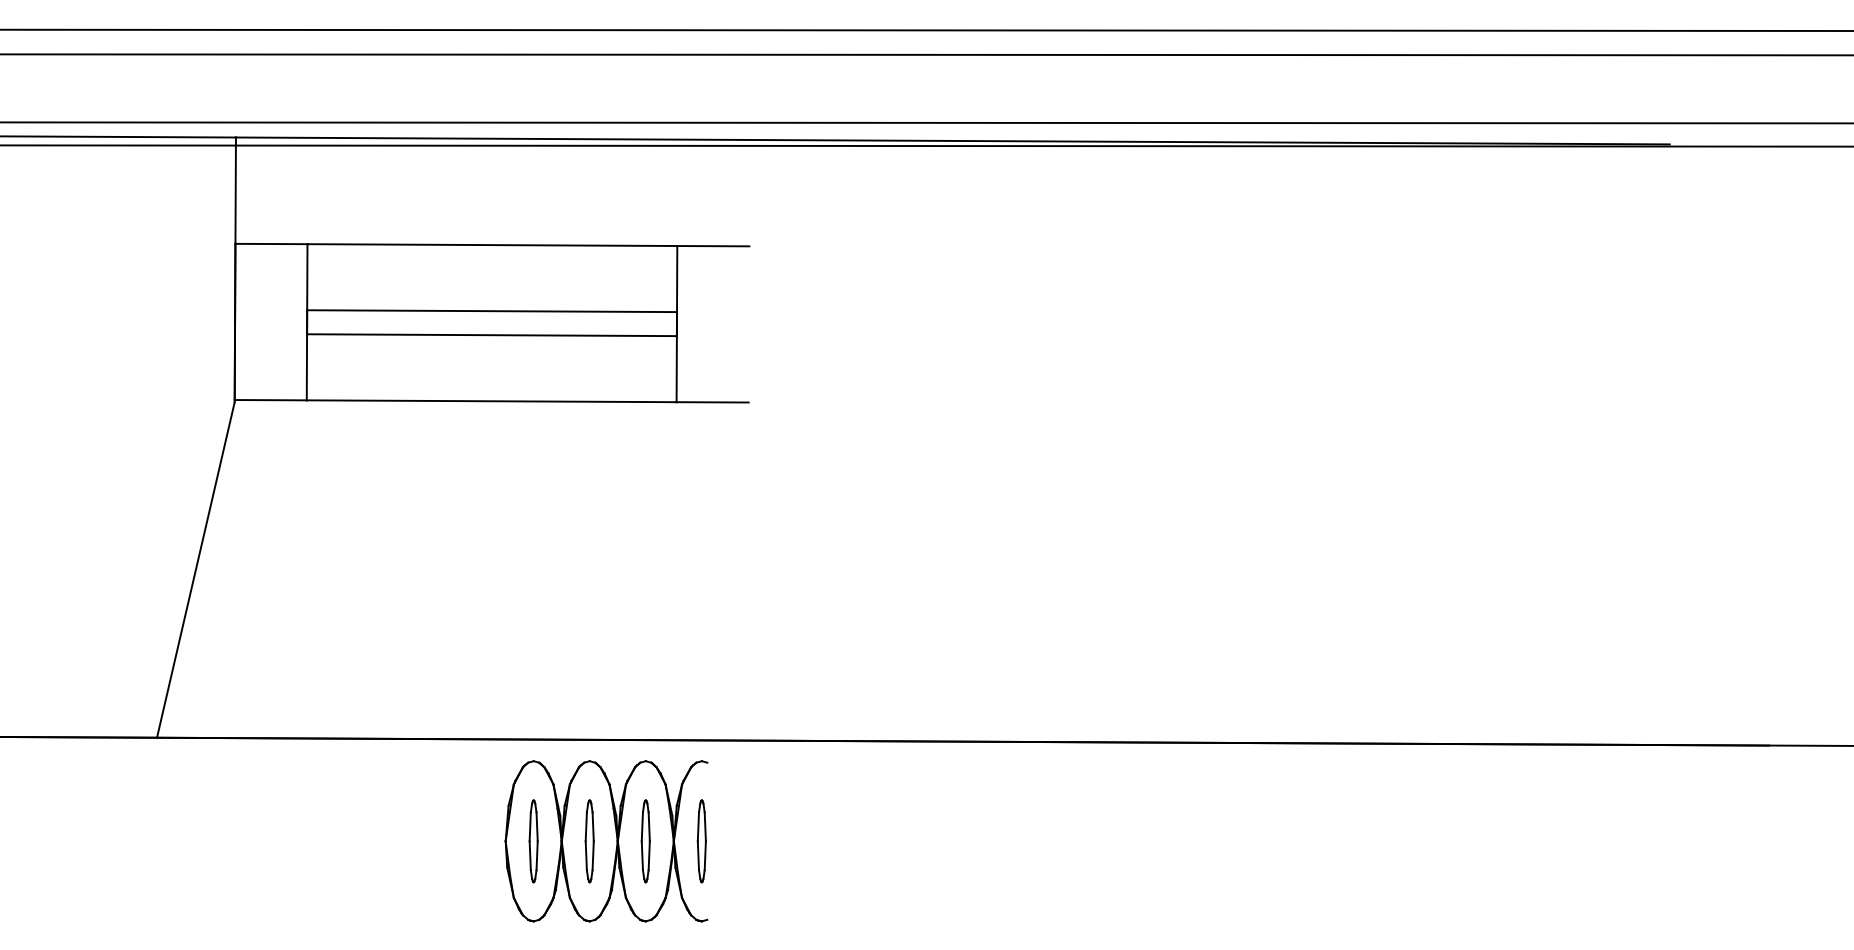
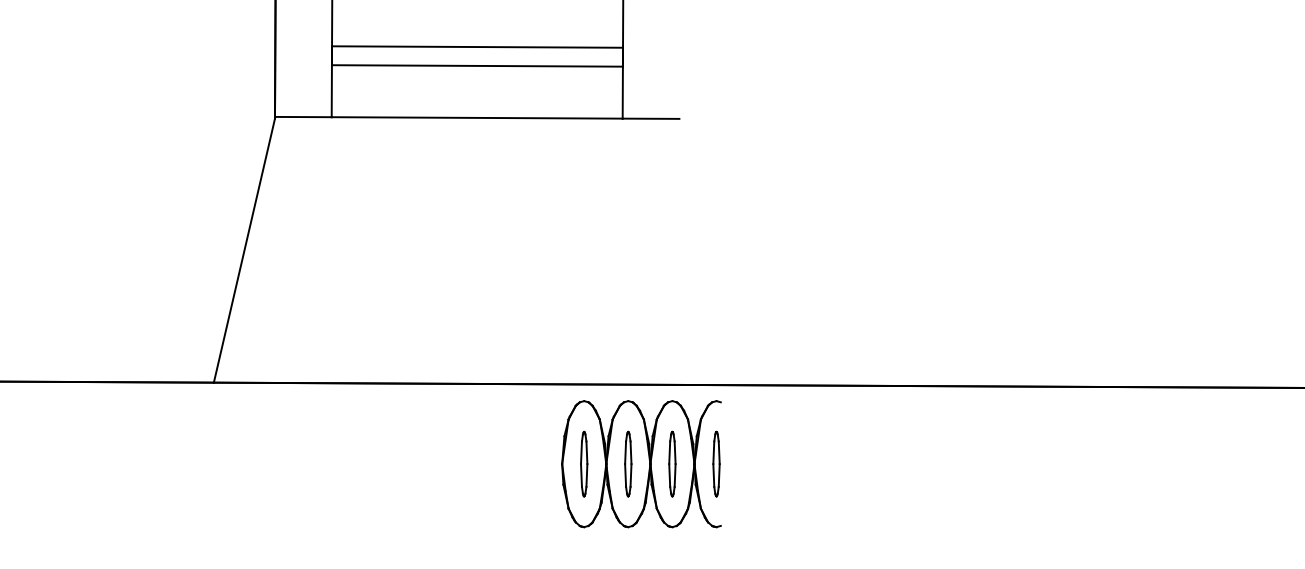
part: (606, 841) -> (641, 464), moved

